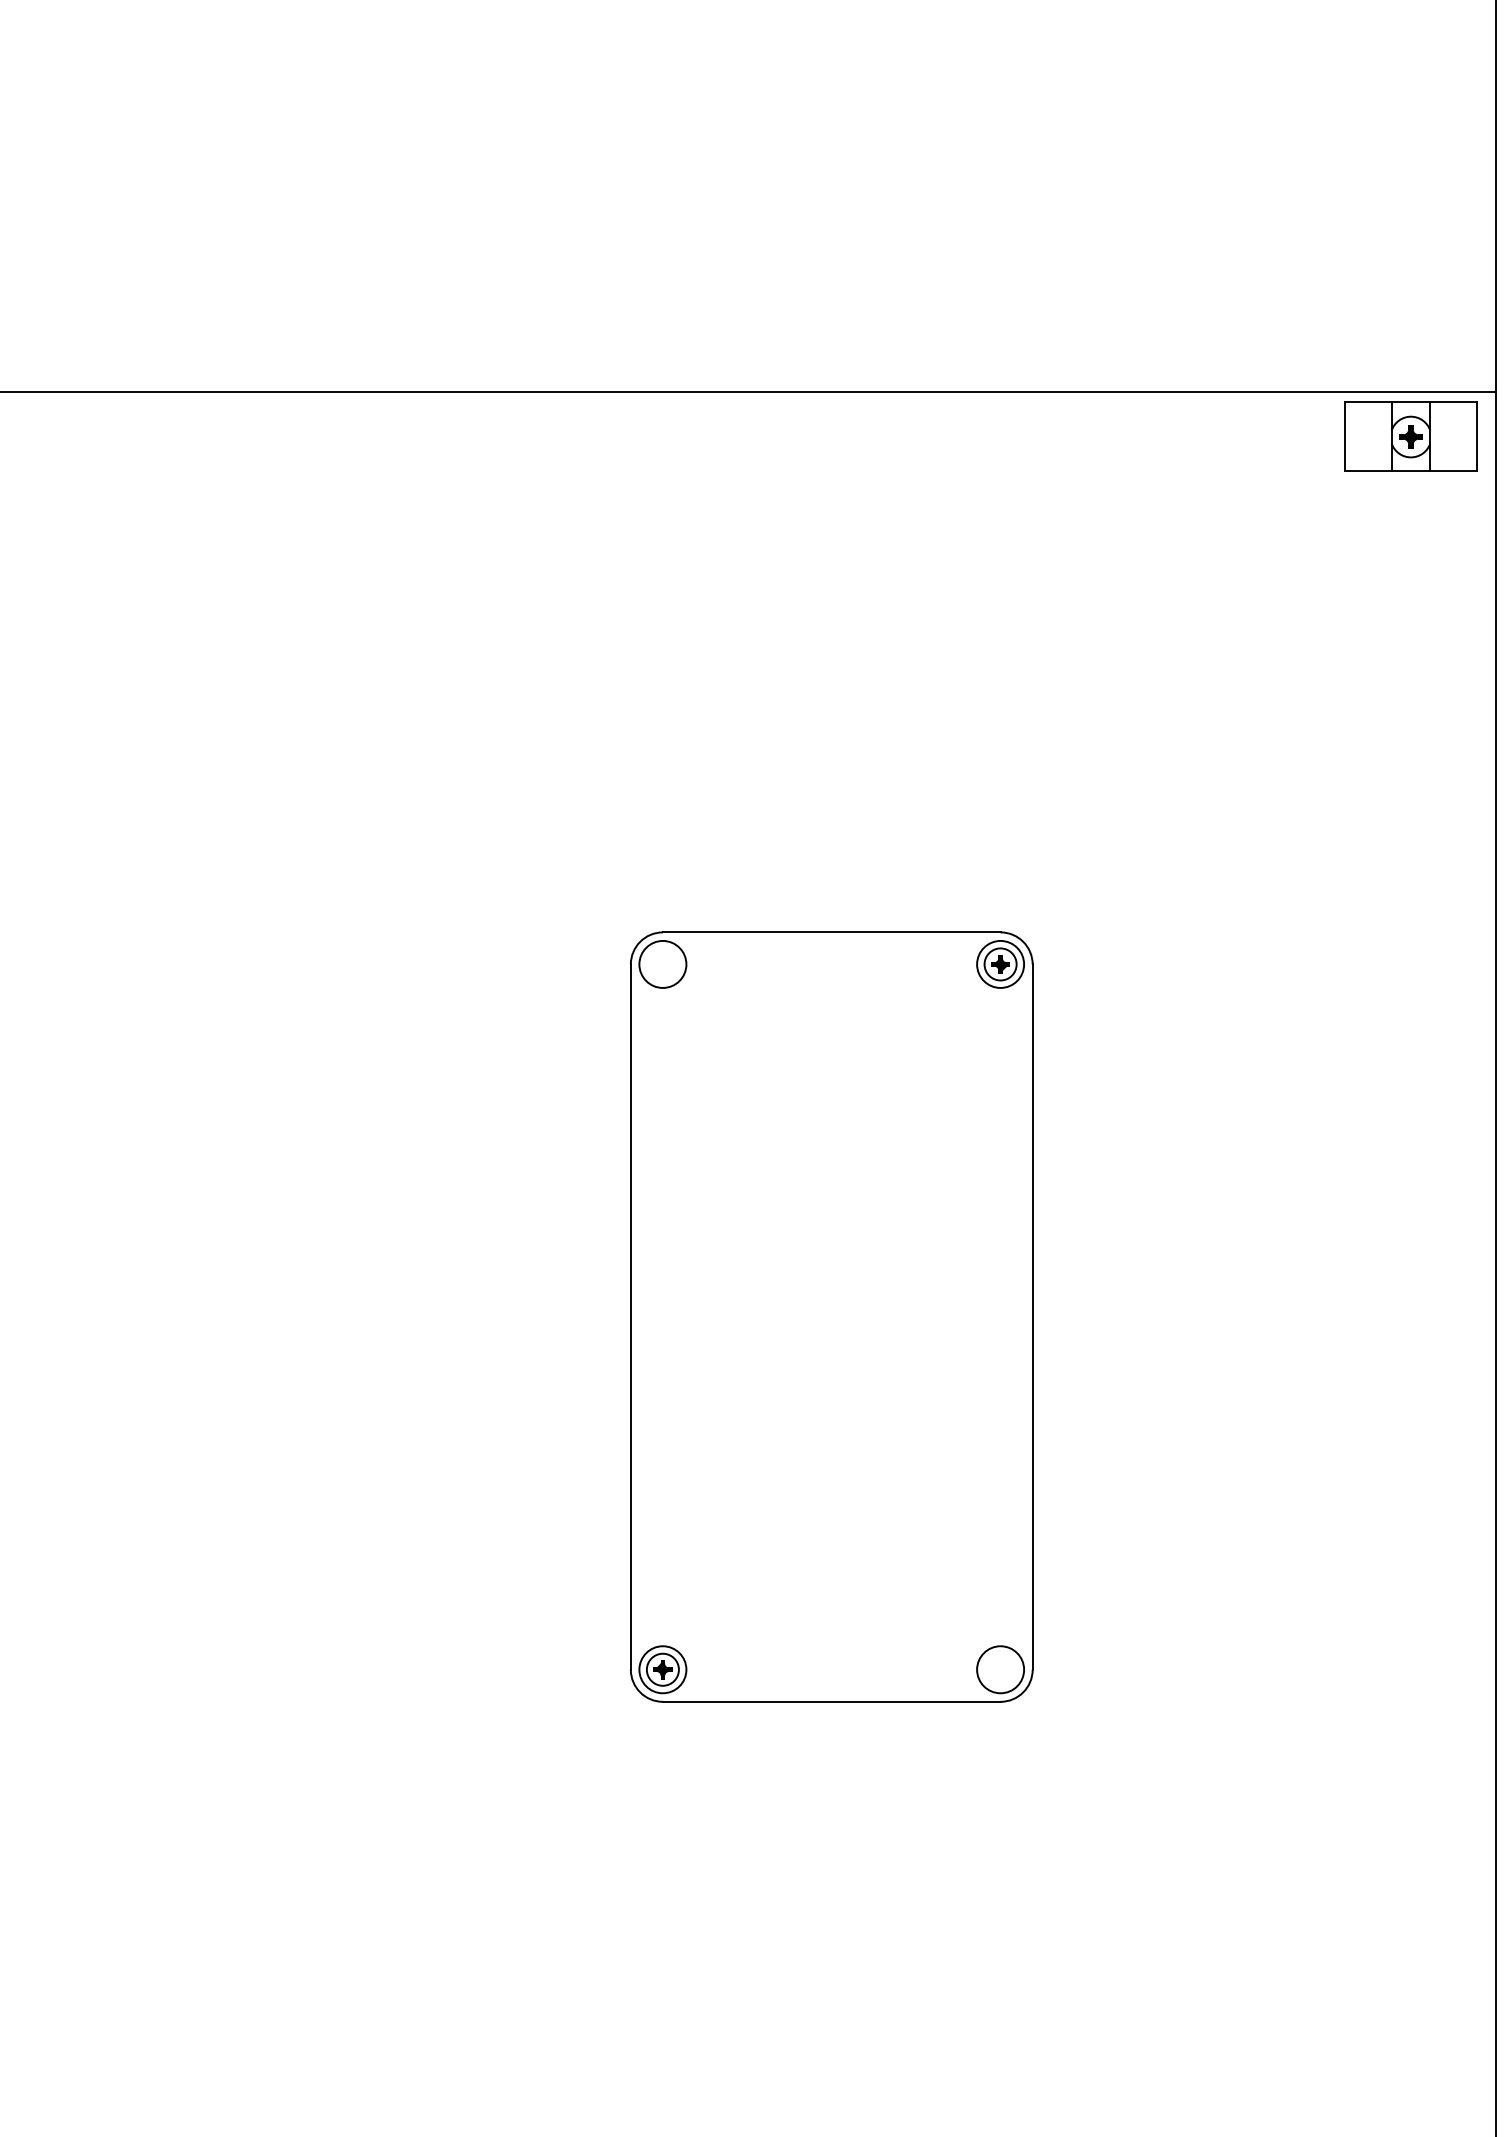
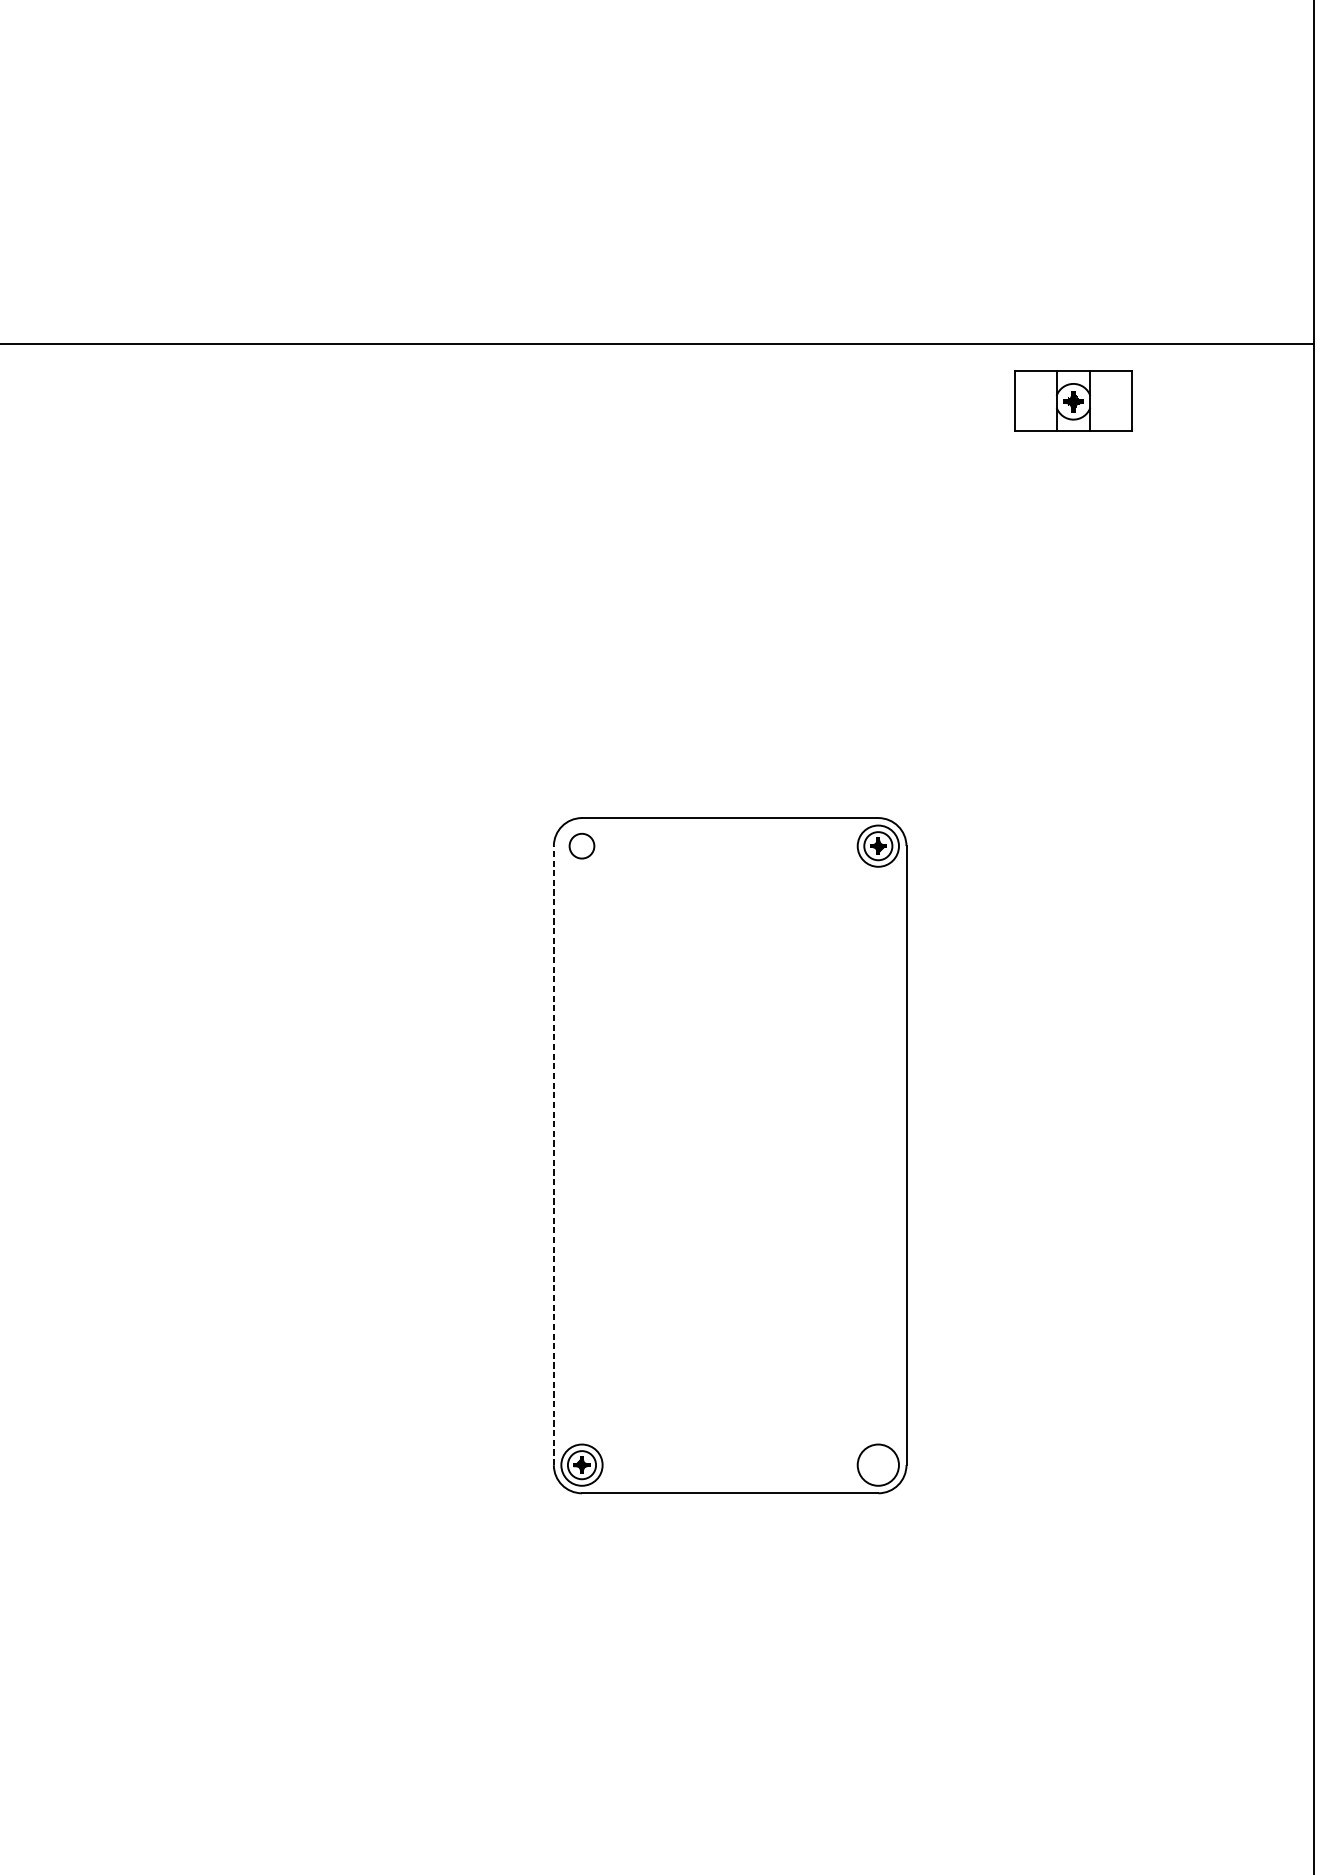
part: (1410, 436) -> (1073, 401), moved
circle: (662, 963) -> (581, 845), size x0.6
line: (630, 1317) -> (553, 1156), solid -> dashed

